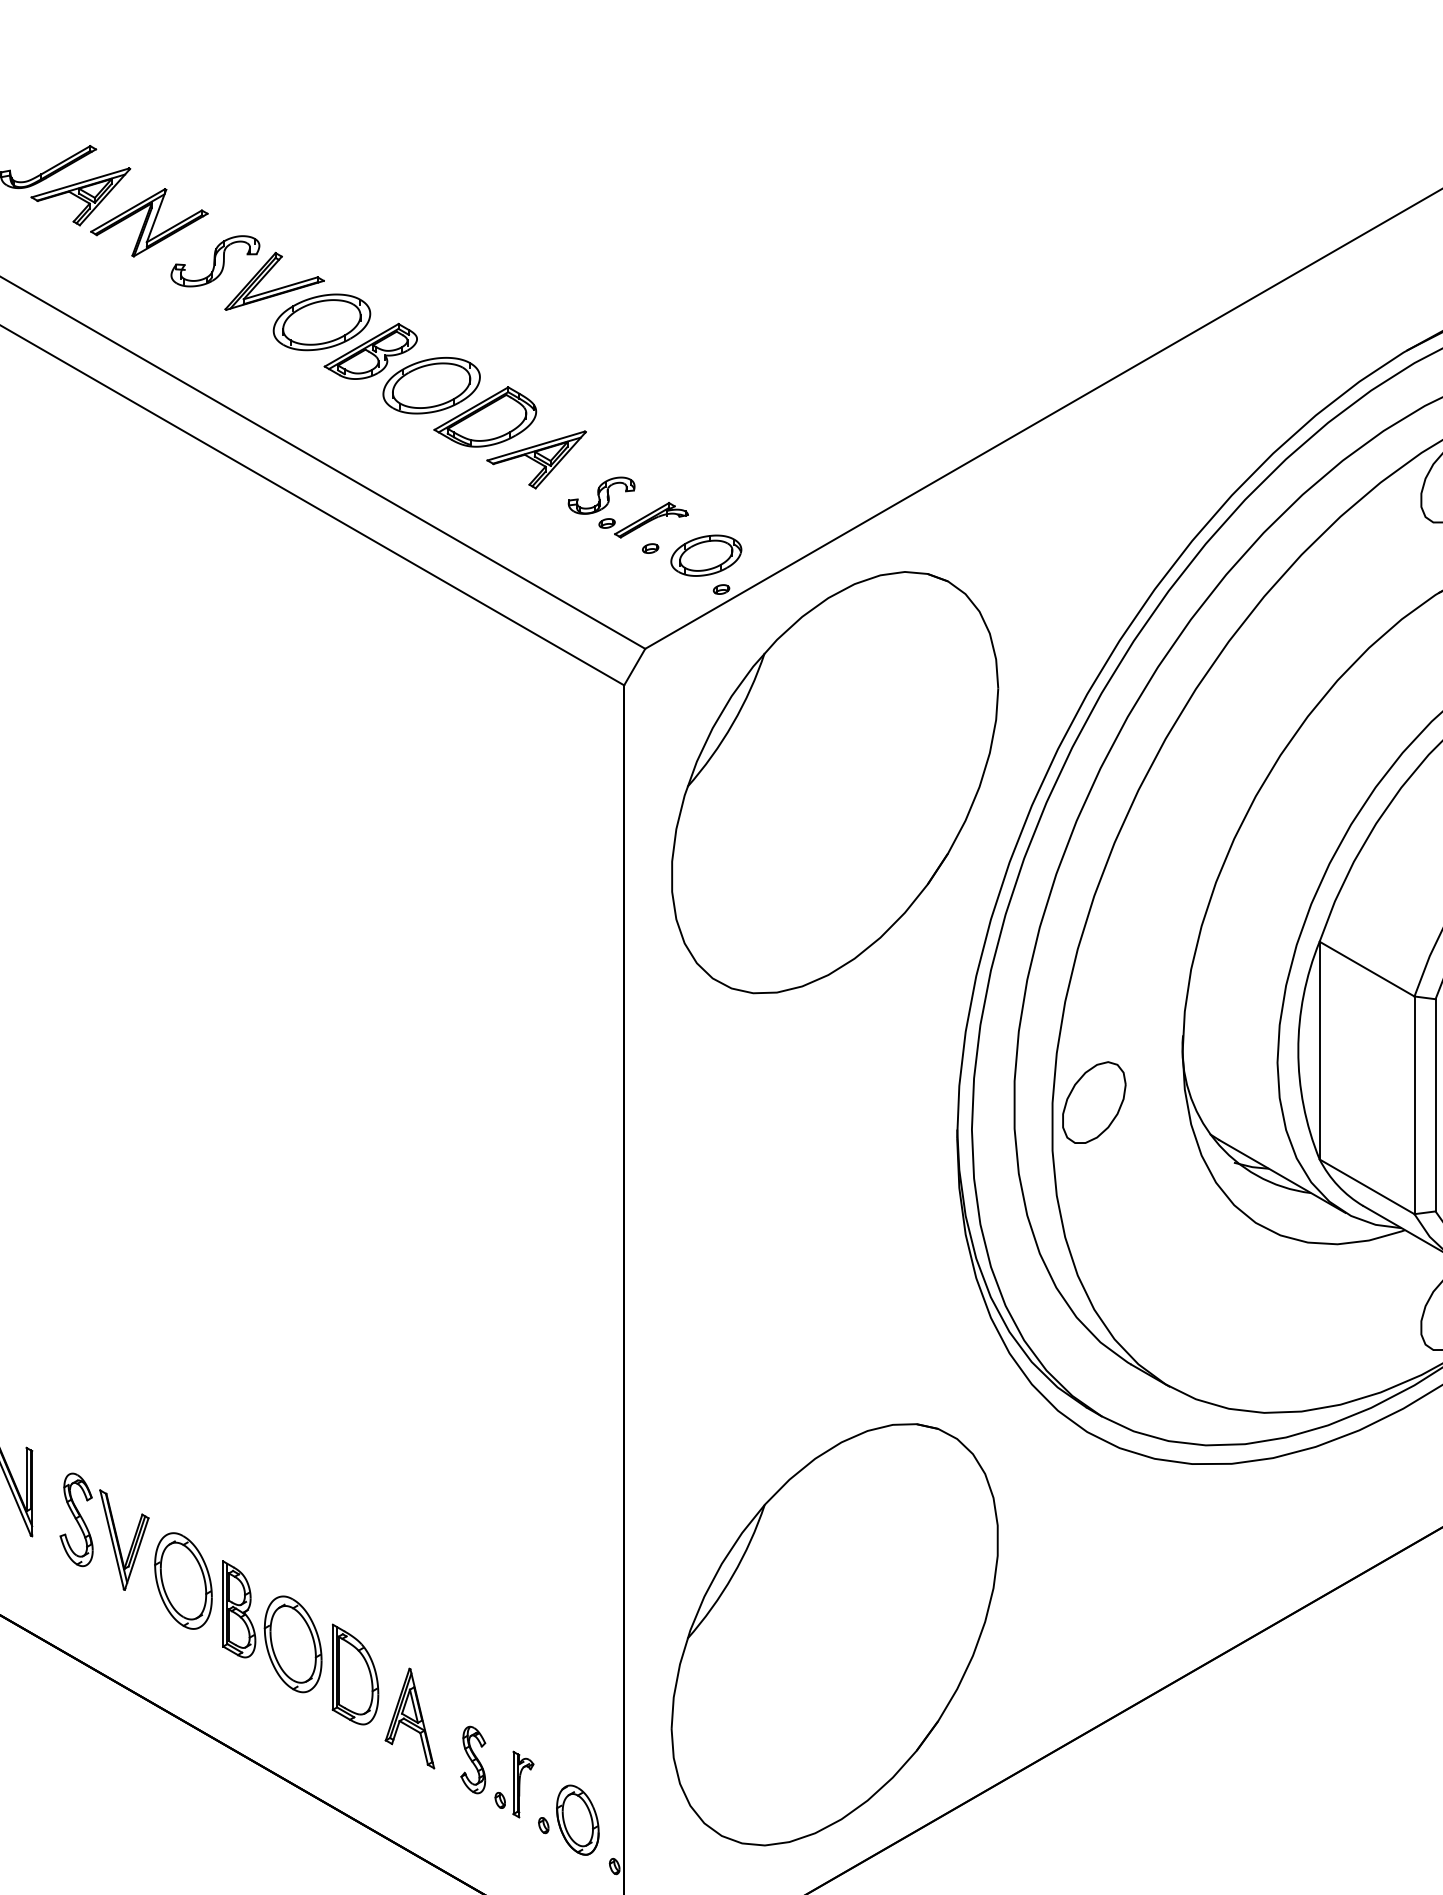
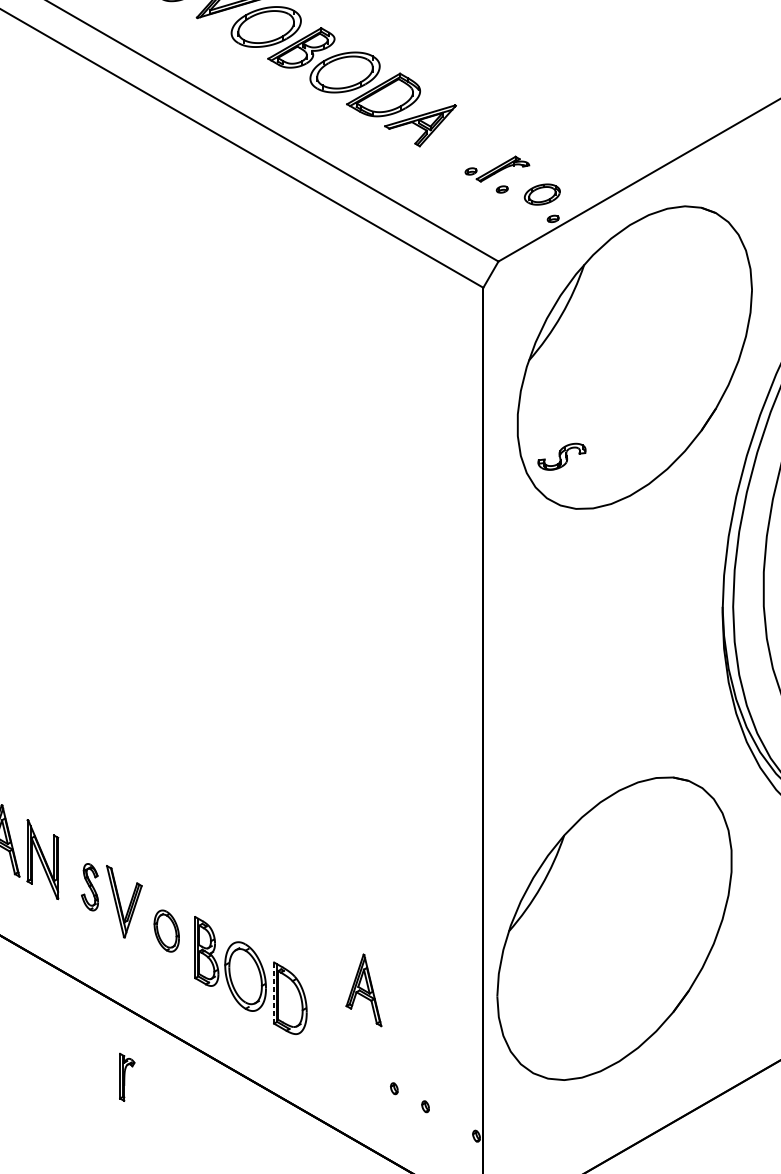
part: (601, 495) -> (561, 456), moved
part: (706, 555) -> (542, 194), size x0.7
part: (76, 1519) -> (89, 886), size x0.7
part: (183, 1580) -> (166, 930), size x0.6
part: (834, 1634) -> (614, 928), moved
line: (332, 1667) -> (273, 993), solid -> dashed
part: (409, 1718) -> (363, 990), moved
part: (473, 1759) -> (375, 1059), removed
part: (523, 1784) -> (127, 1077), moved
part: (577, 1819) -> (449, 1102), removed

